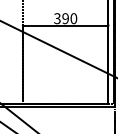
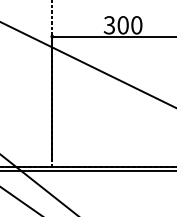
text: (65, 18) -> (122, 25), 390 -> 300

